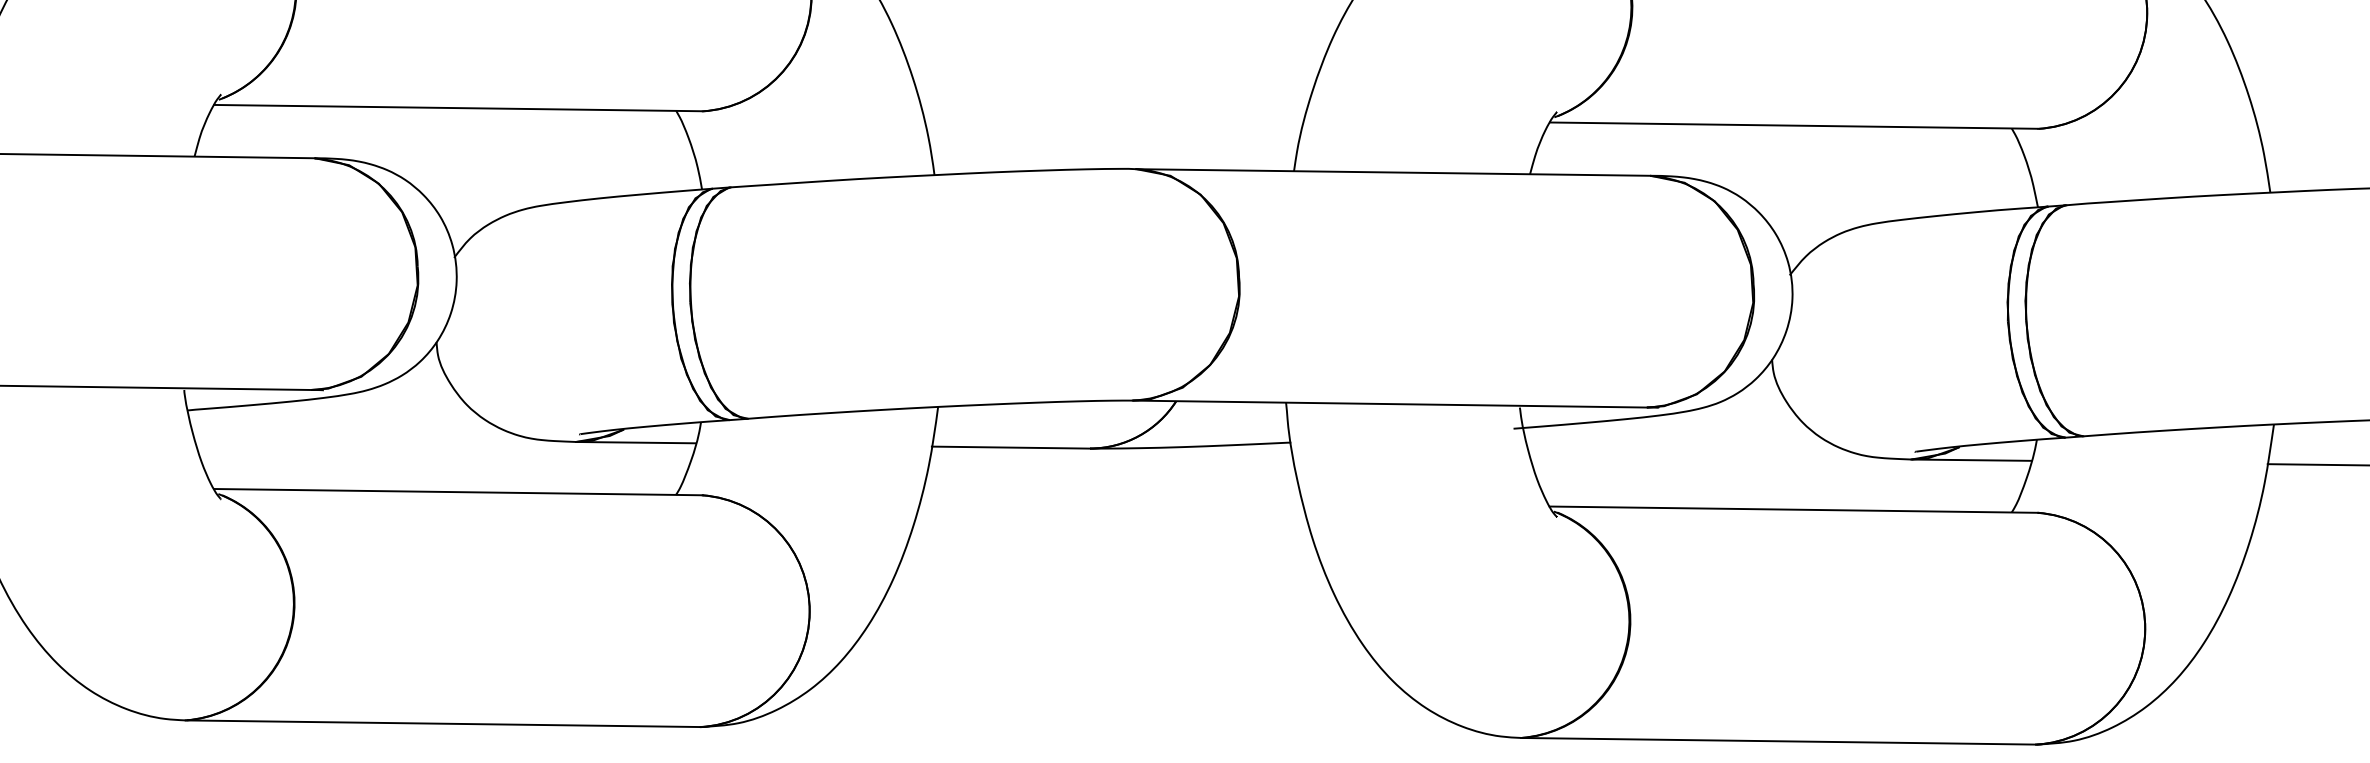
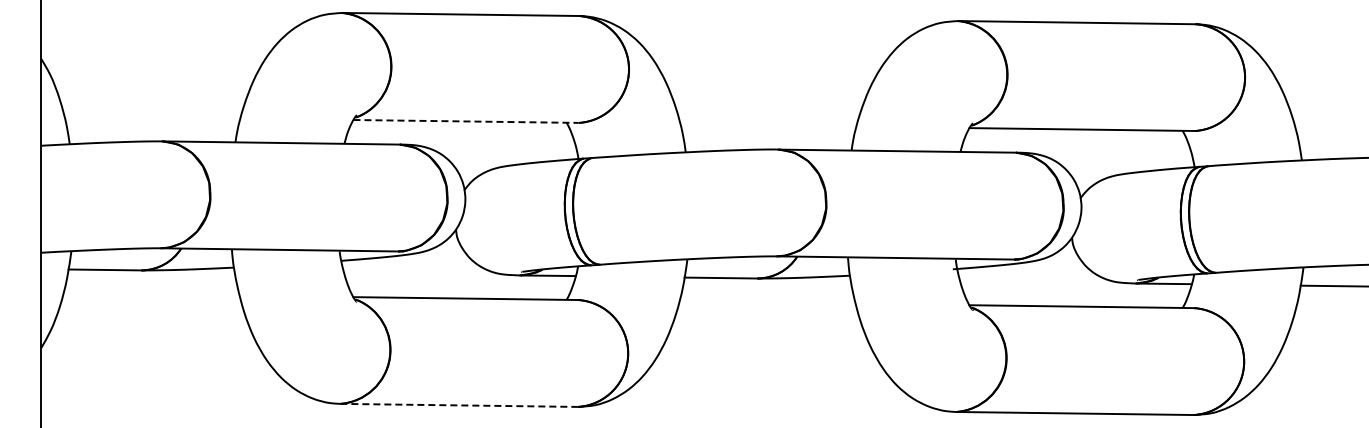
line: (459, 108) -> (466, 121), solid -> dashed
line: (441, 723) -> (458, 405), solid -> dashed

